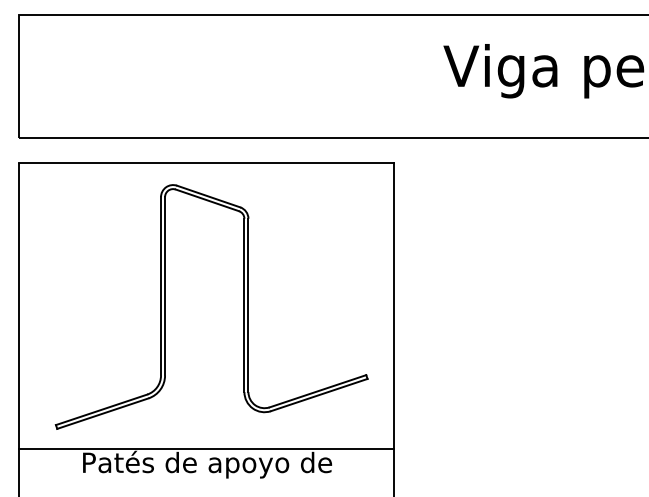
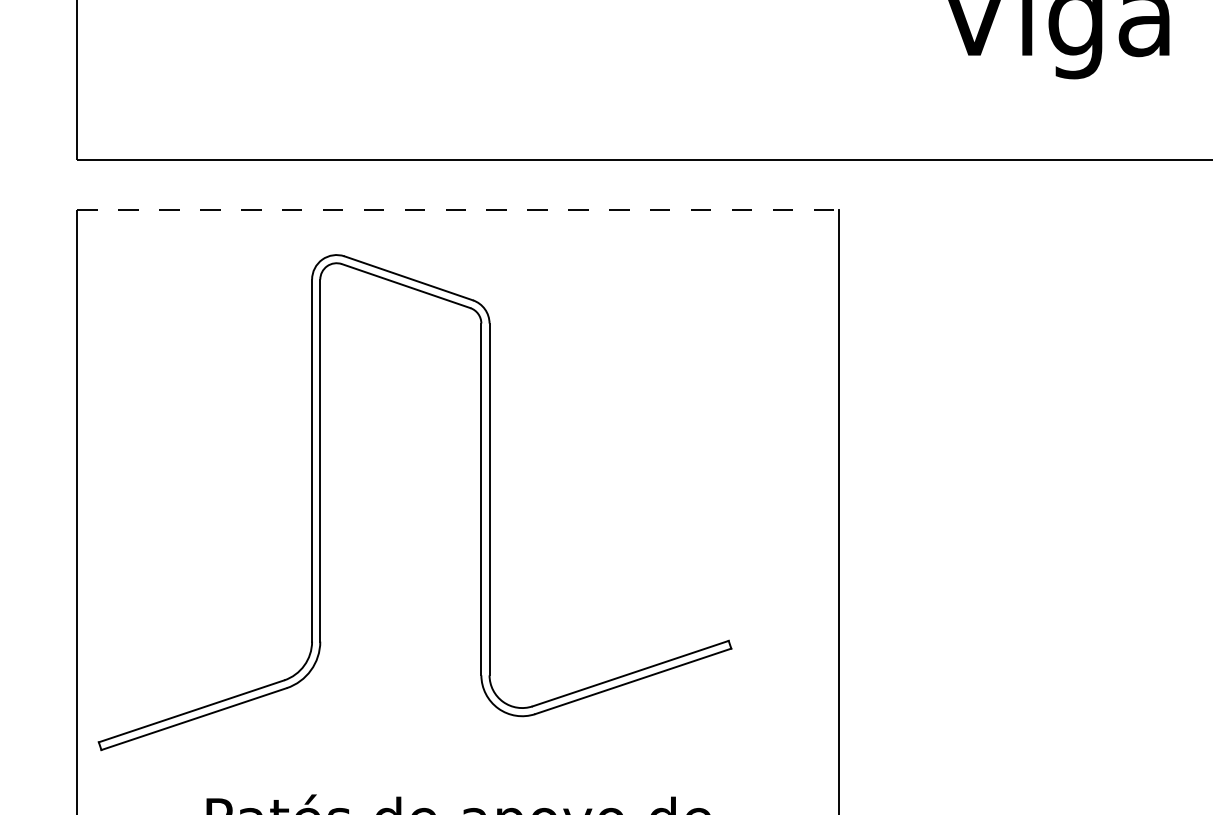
line: (206, 162) -> (457, 209), solid -> dashed
part: (243, 306) -> (479, 501), moved
line: (206, 449) -> (457, 791), removed

